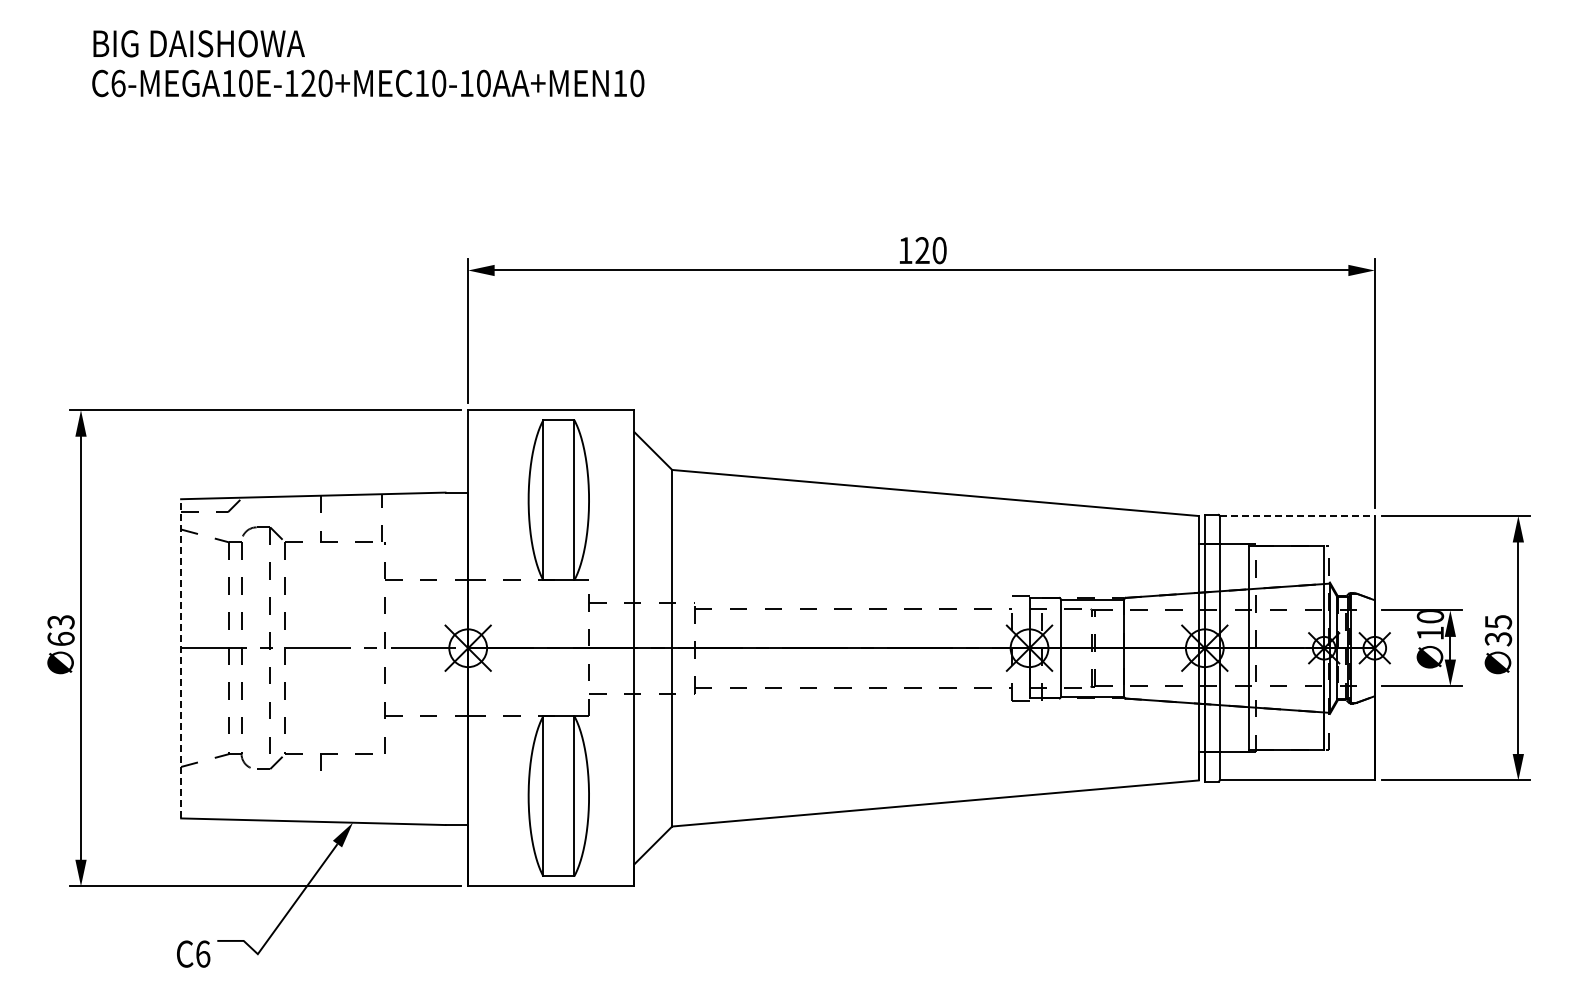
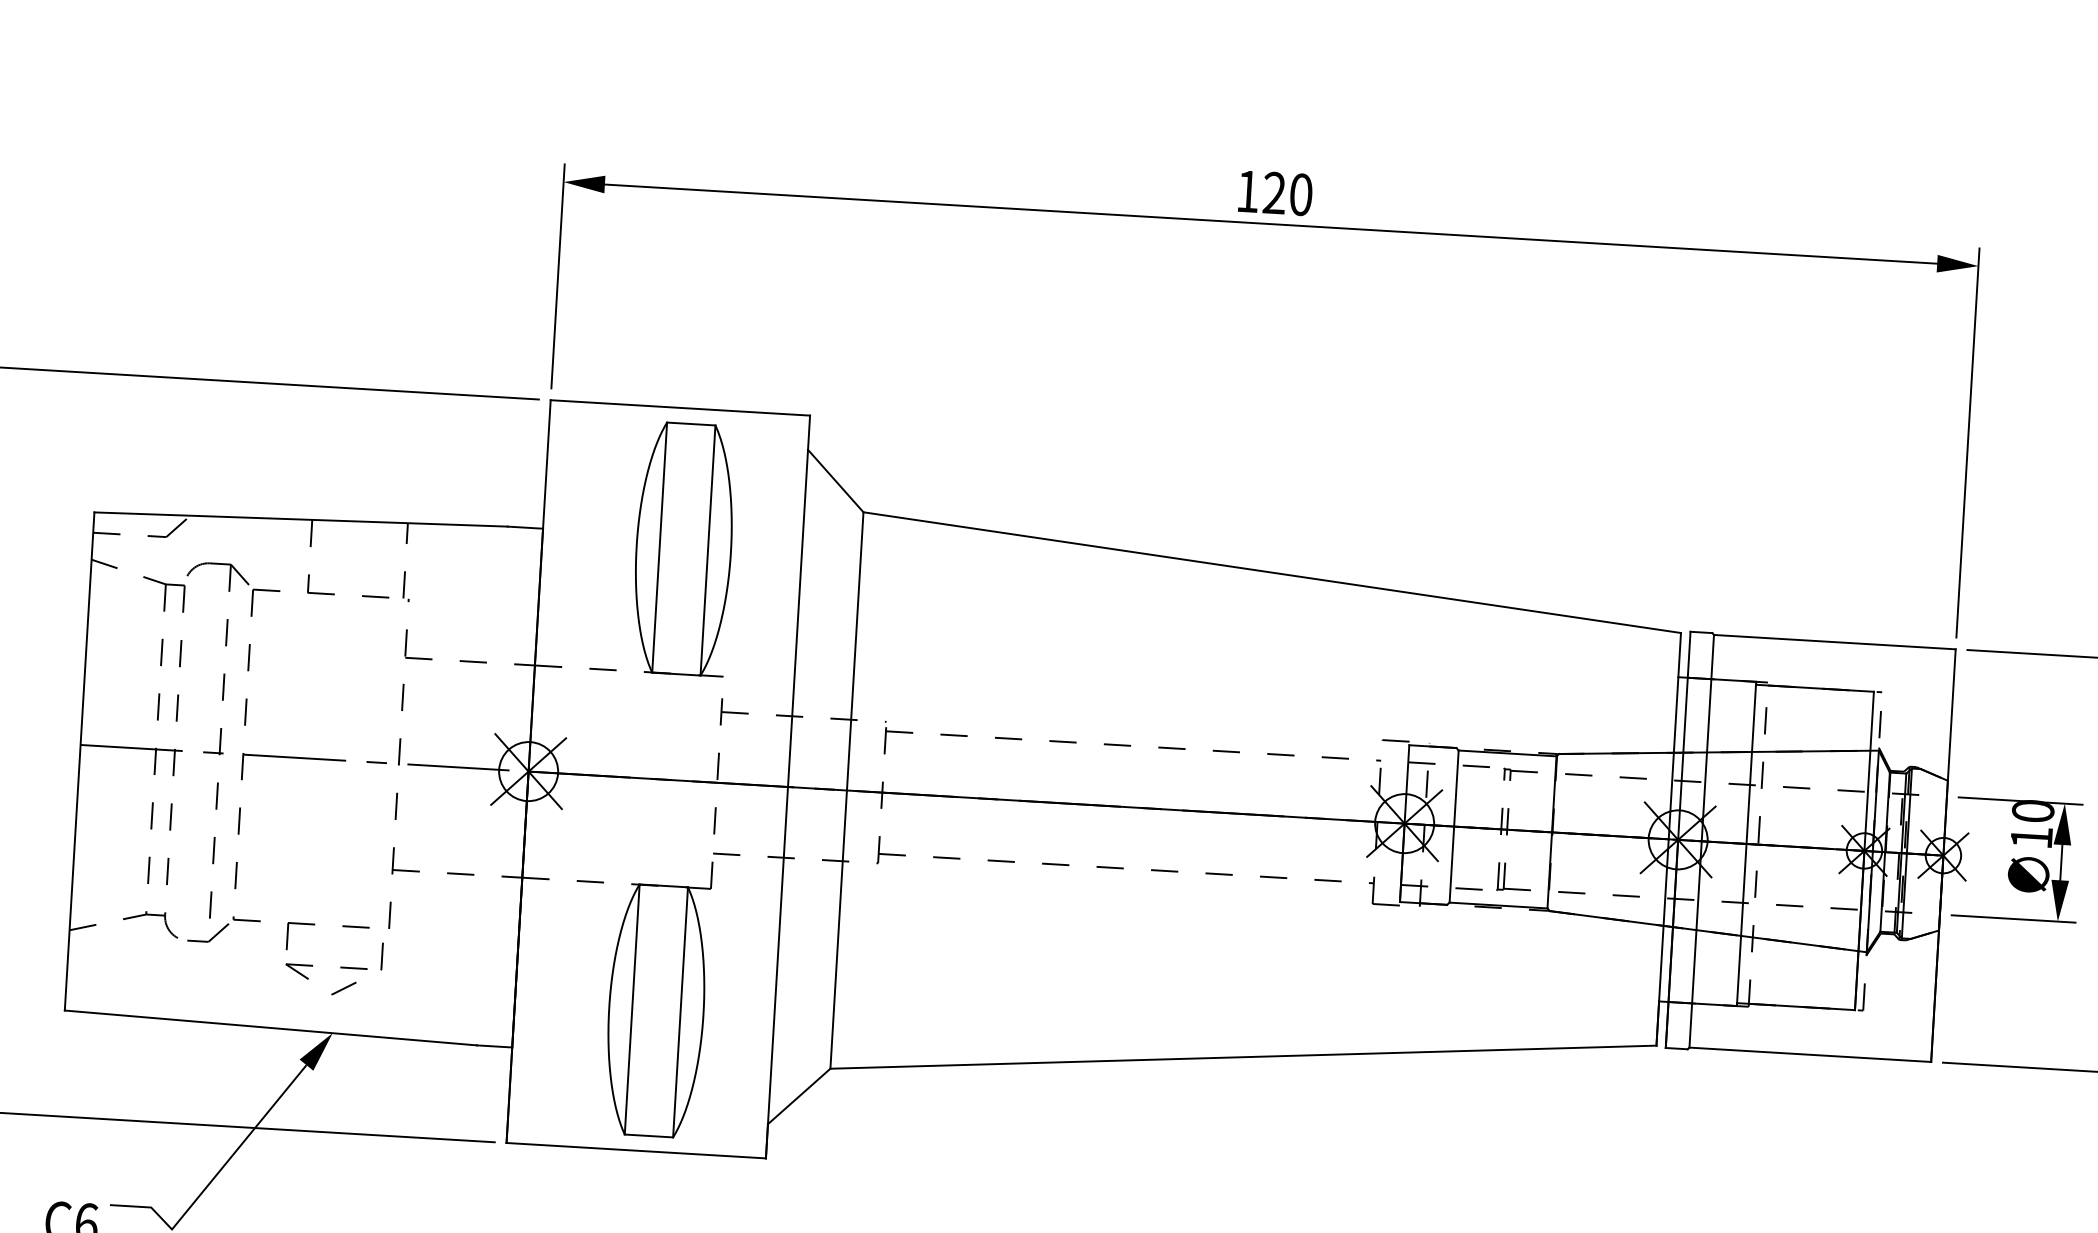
line: (1297, 516) -> (1835, 642), dashed -> solid
line: (181, 658) -> (80, 761), dashed -> solid
part: (351, 780) -> (334, 967), added

